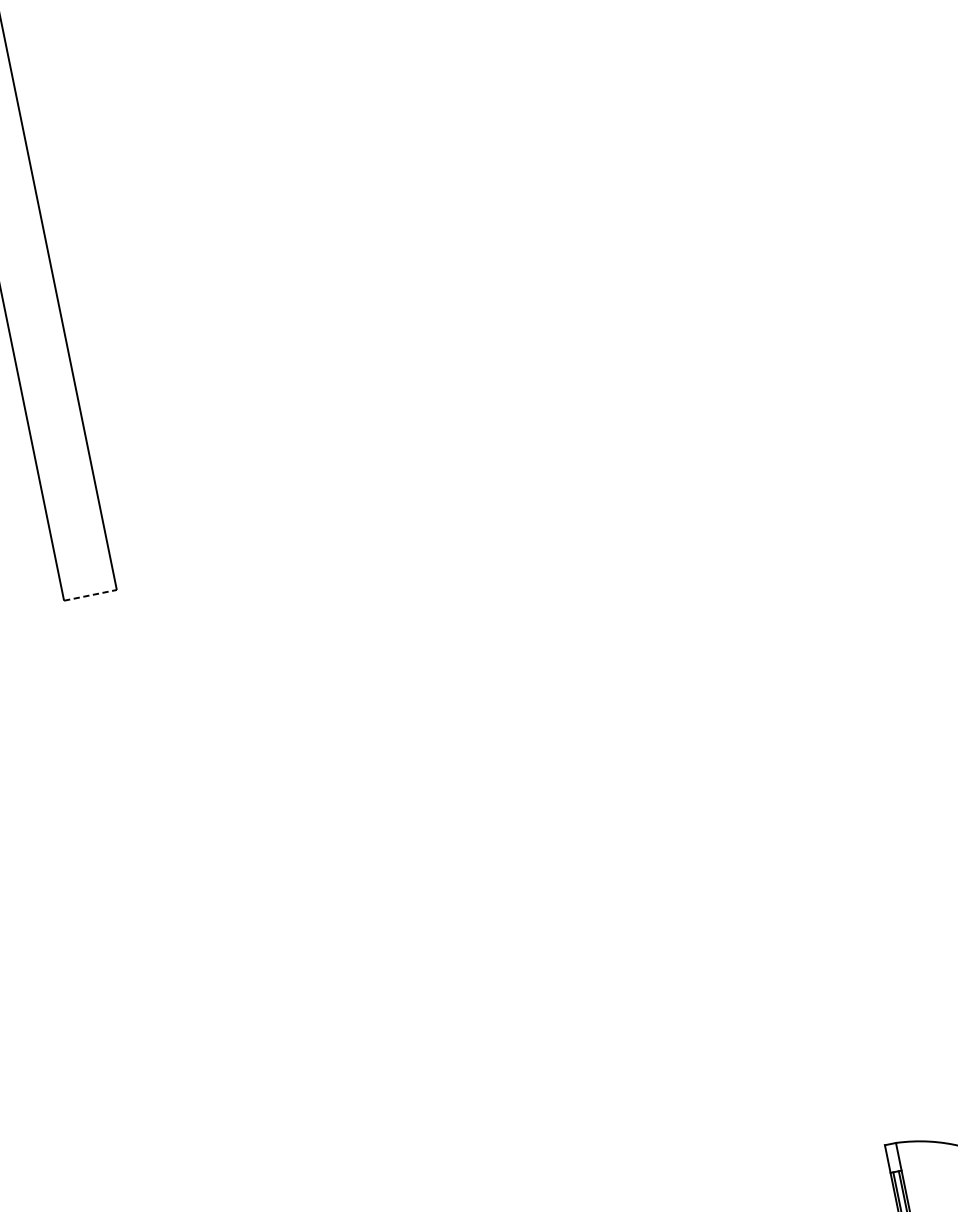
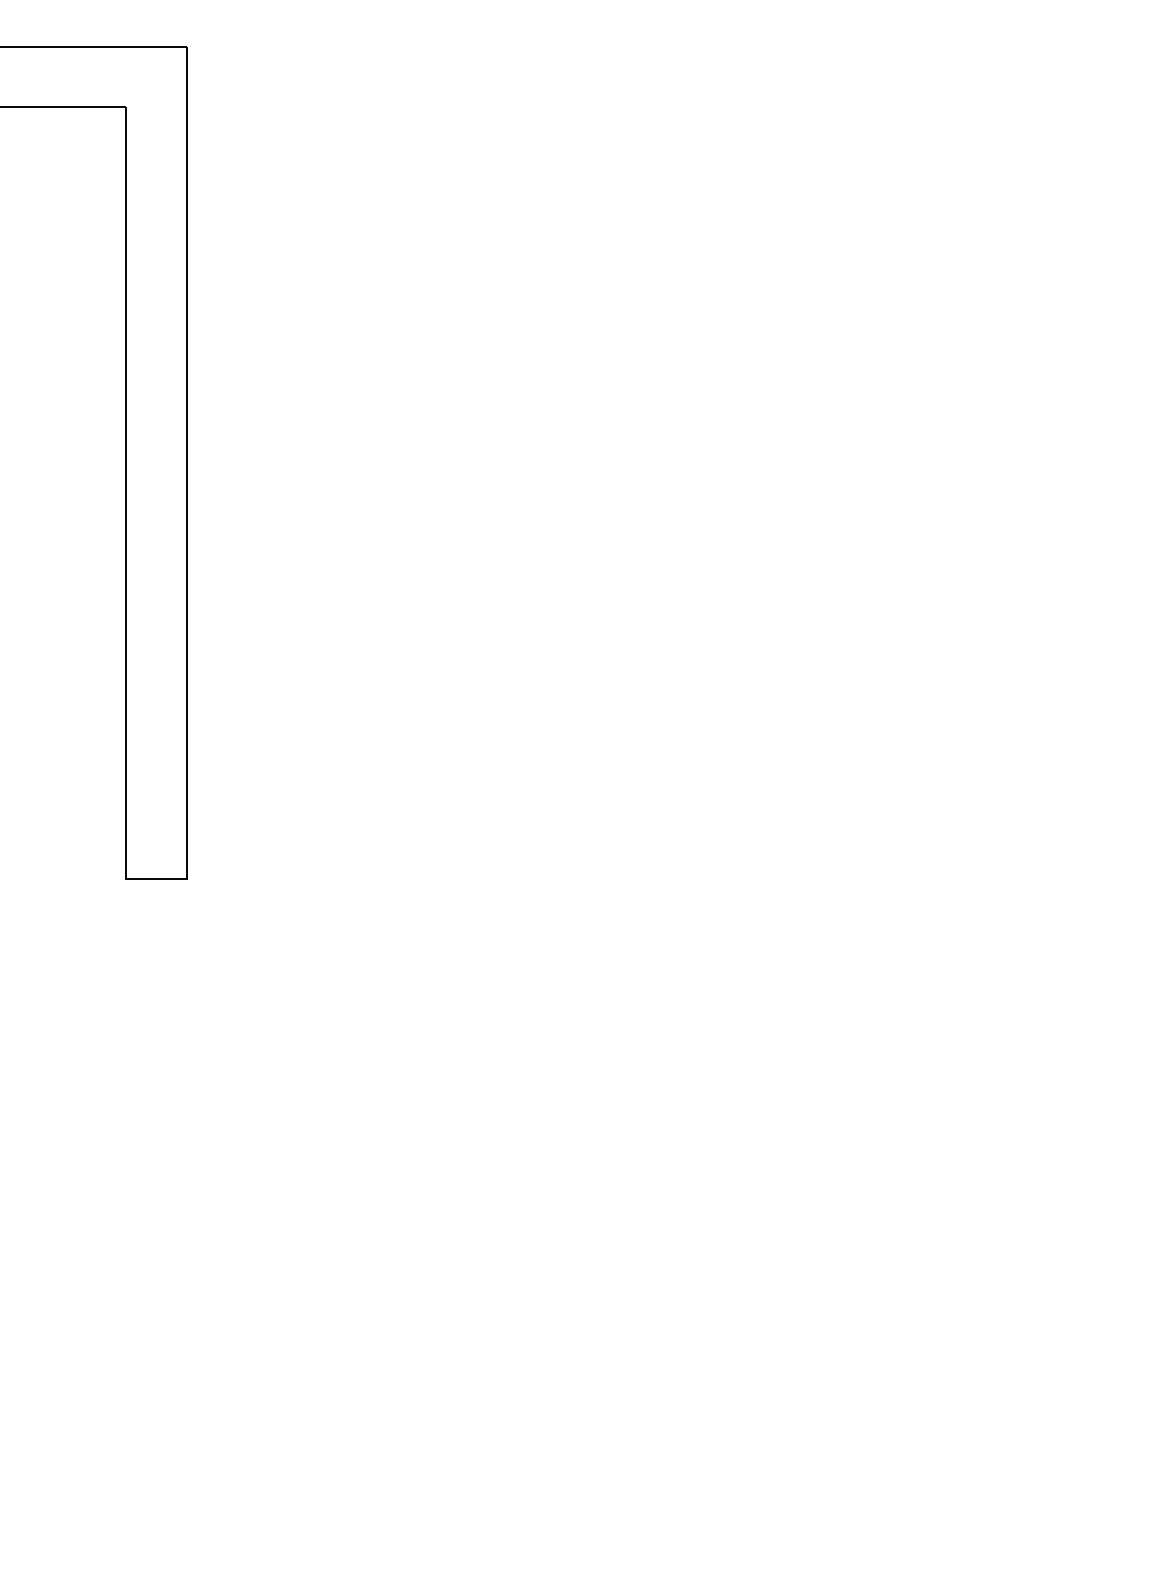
line: (90, 595) -> (156, 879), dashed -> solid

